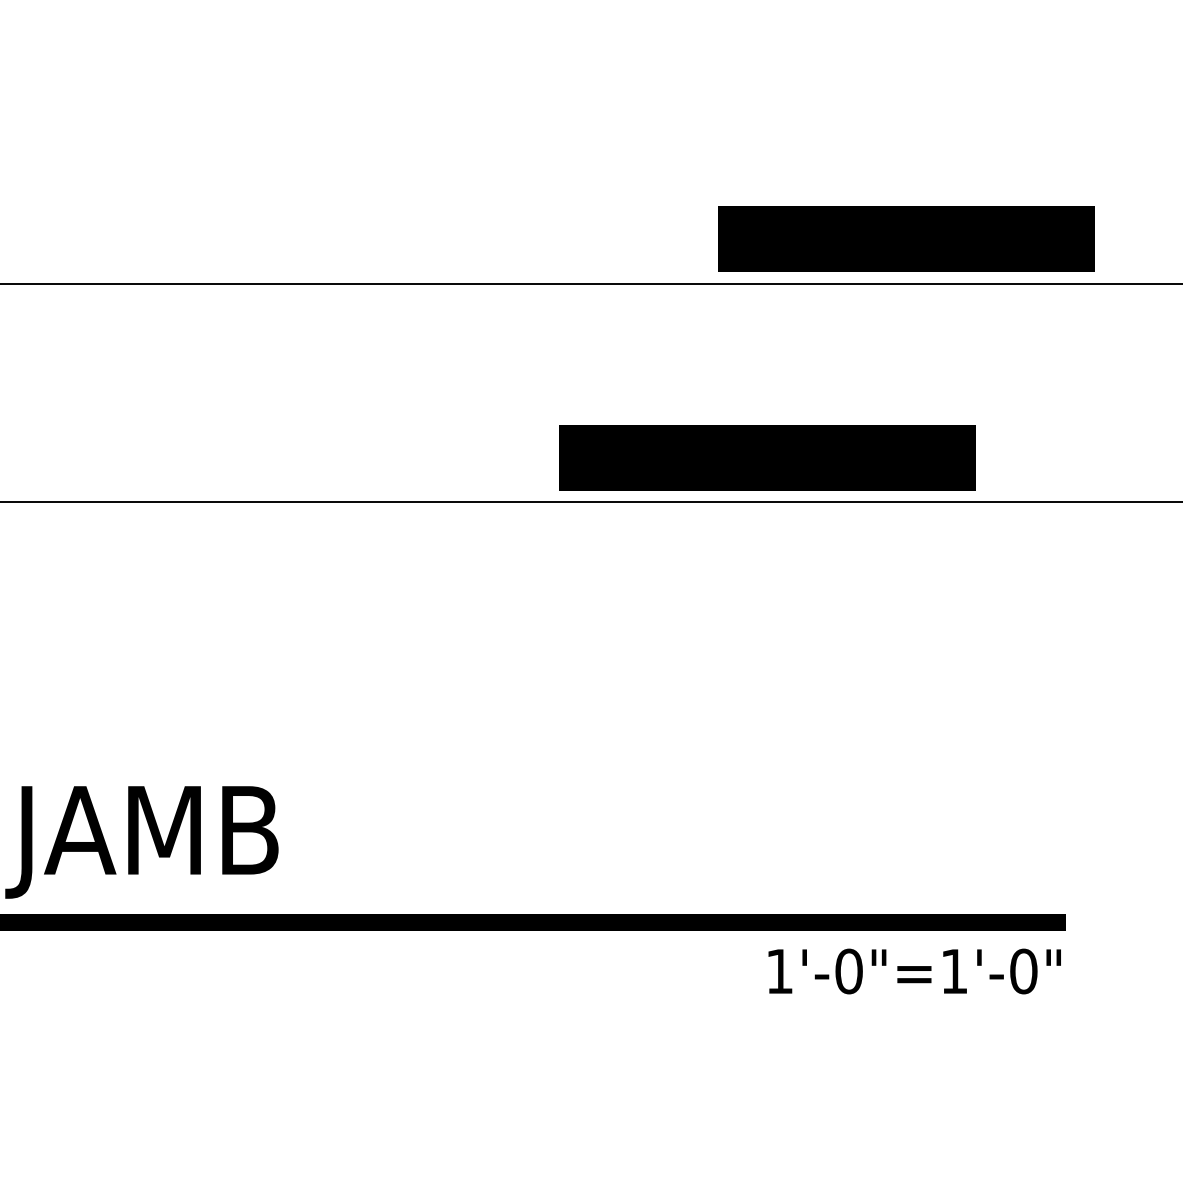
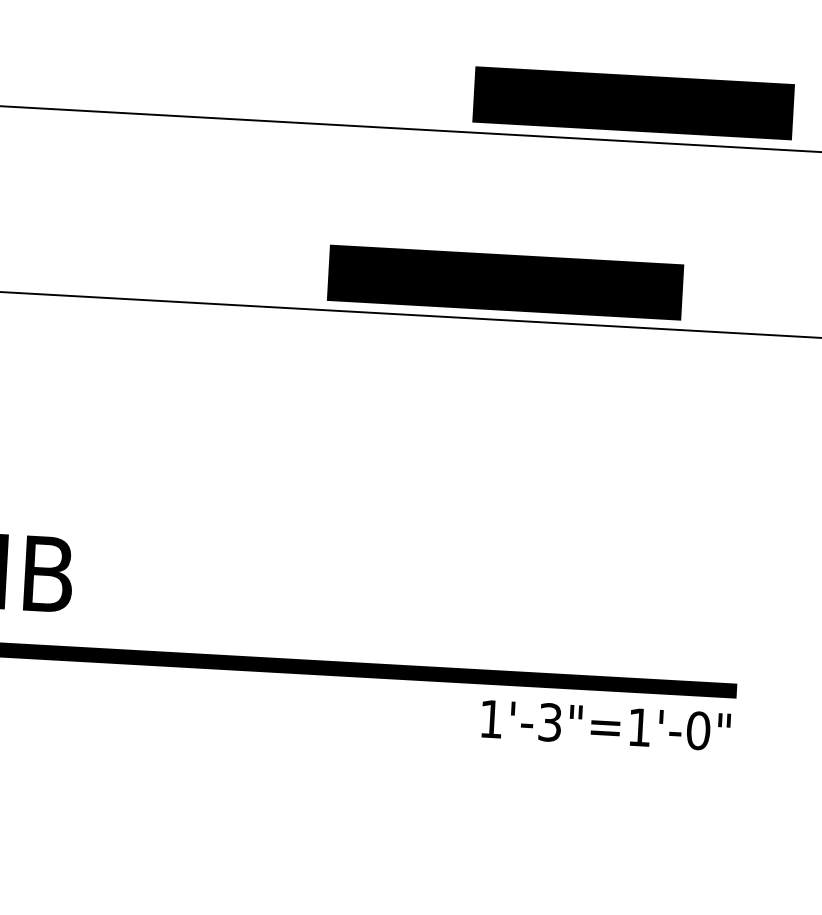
text: (848, 971) -> (549, 722), 1'-0"=1'-0" -> 1'-3"=1'-0"

